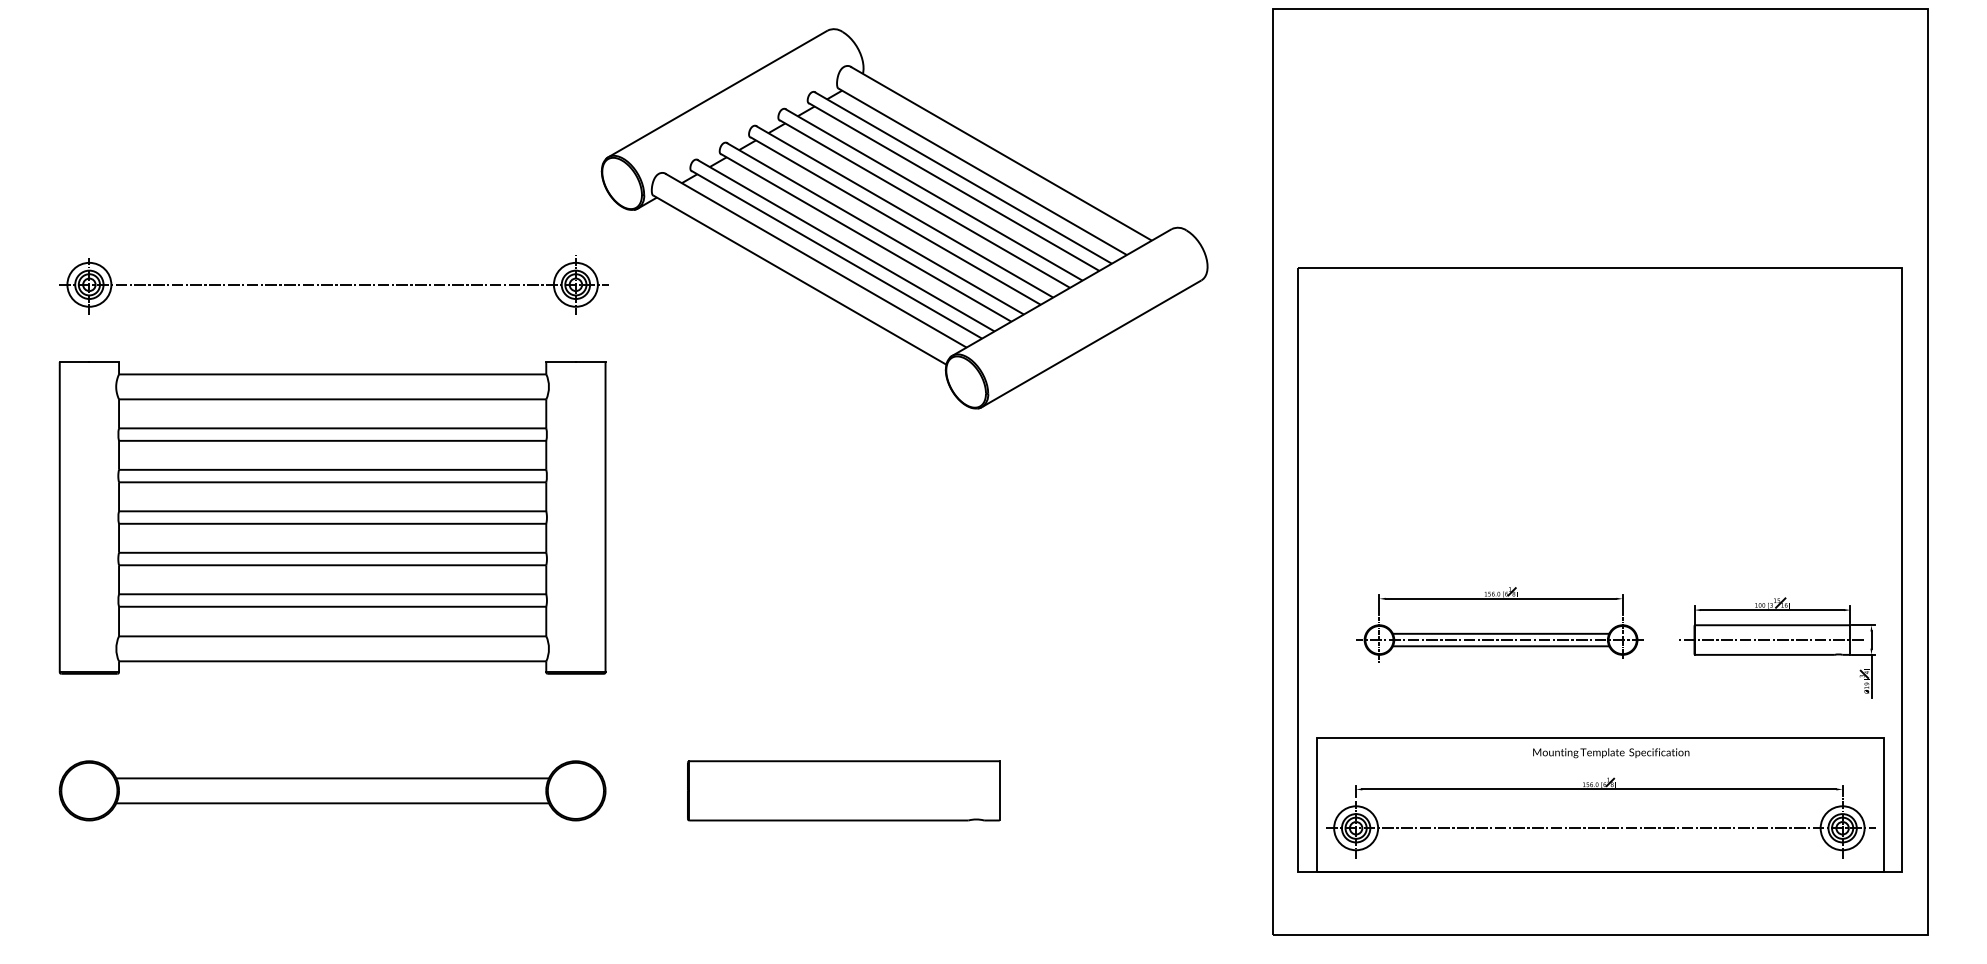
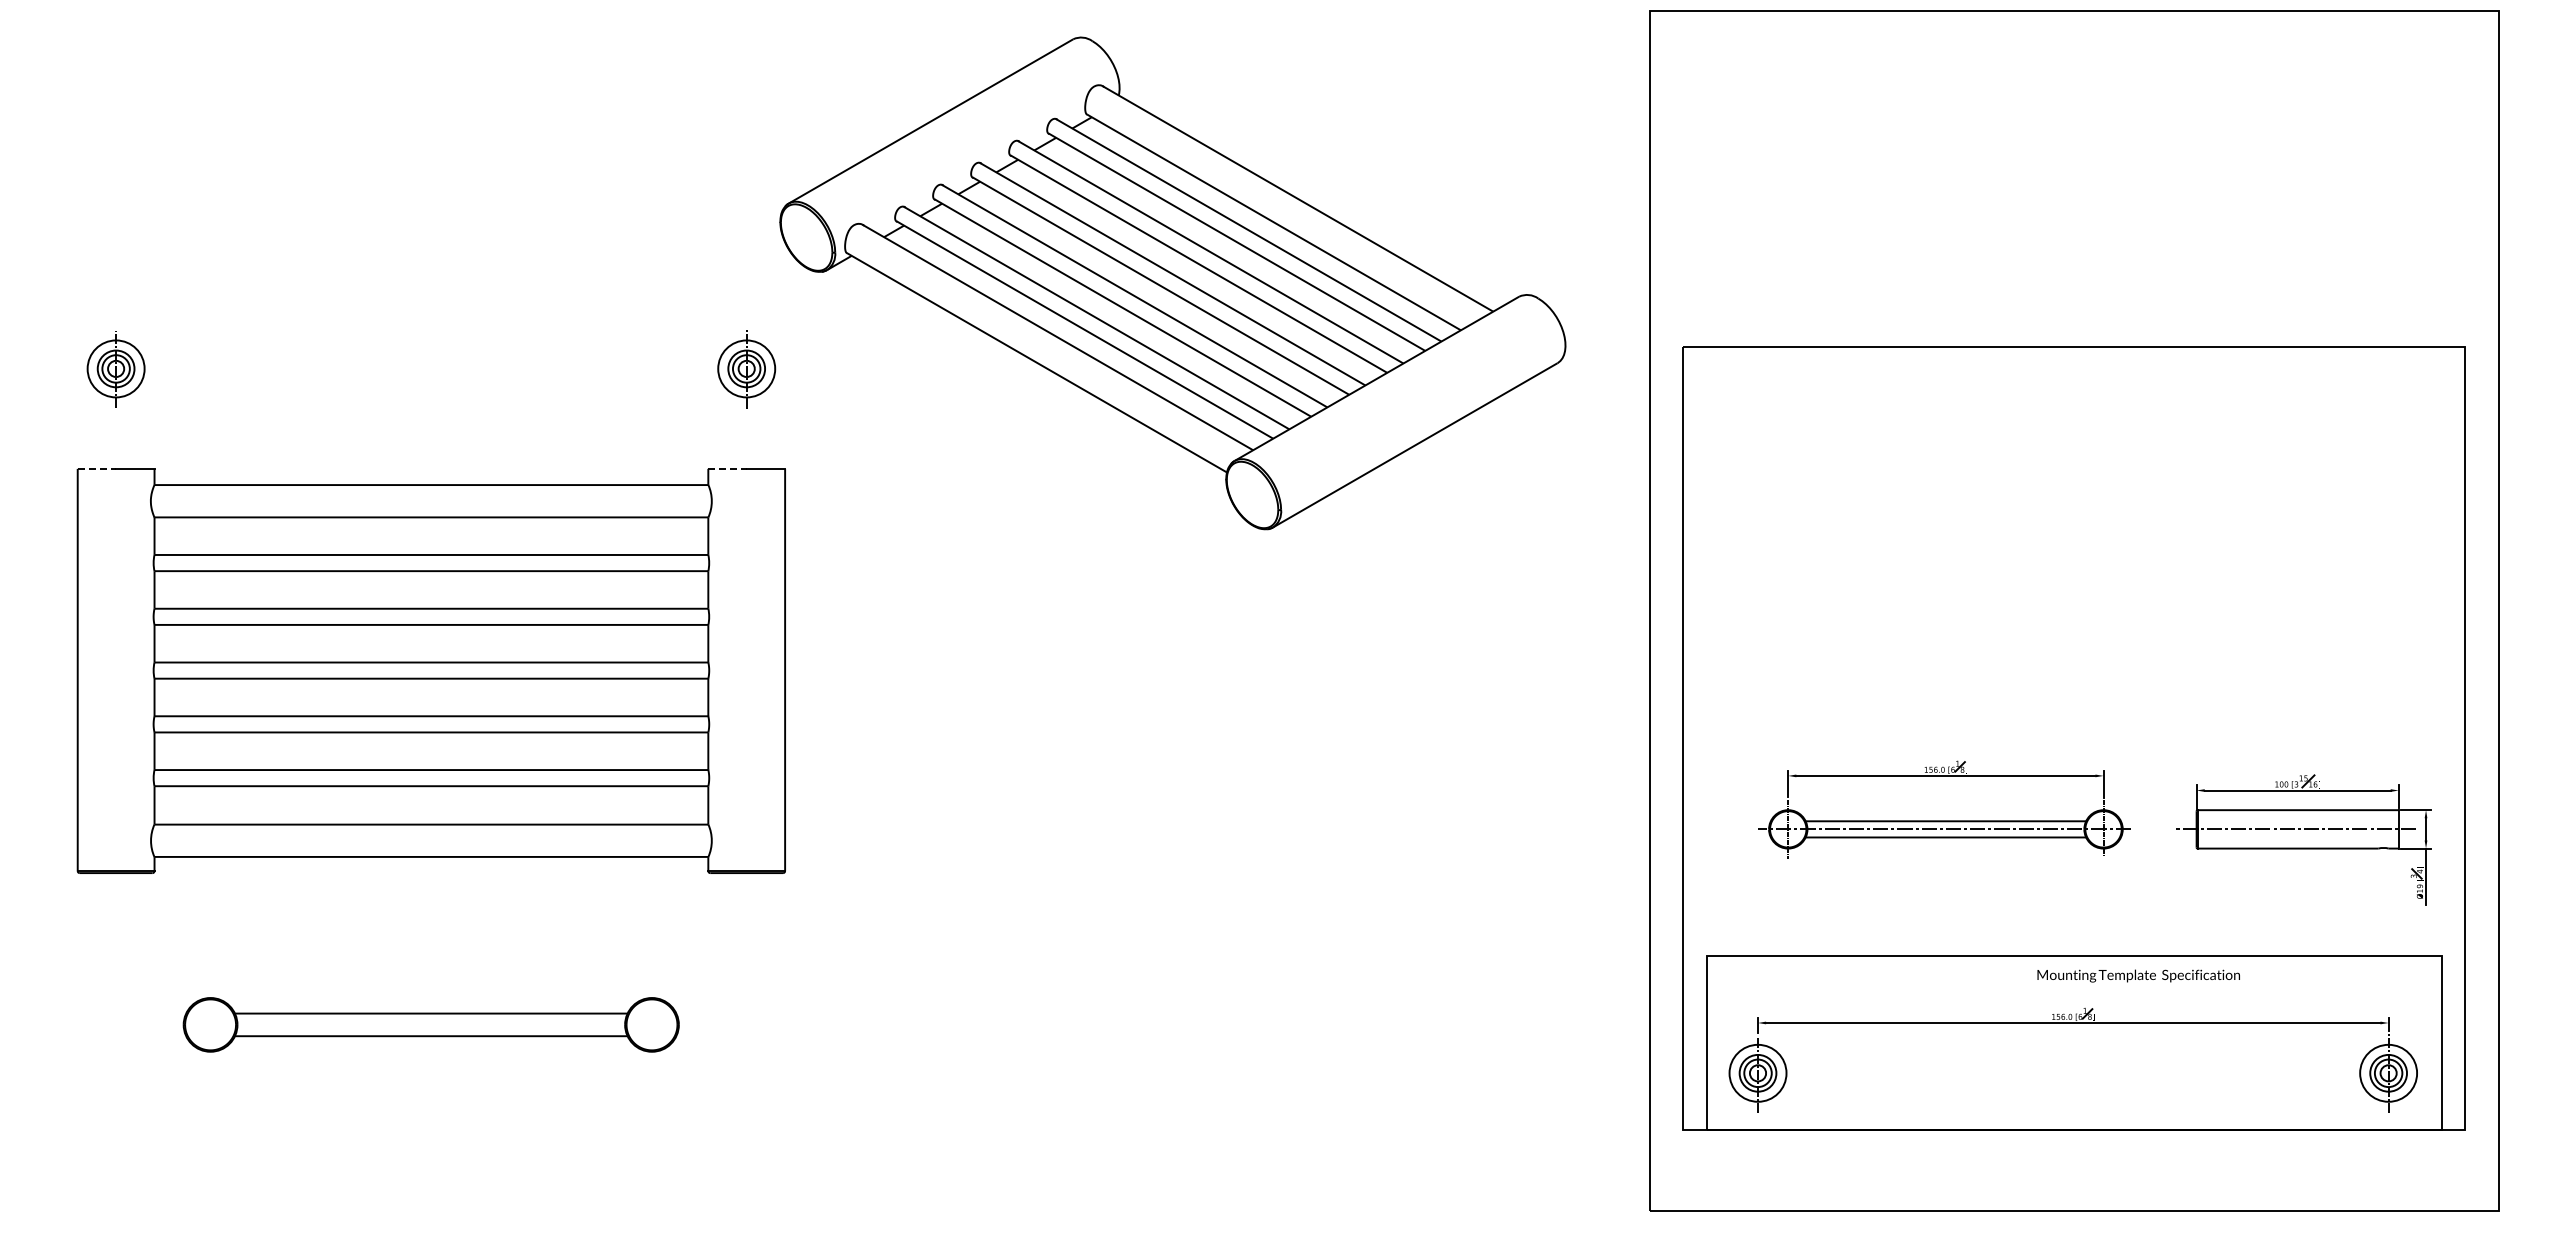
line: (334, 284) -> (433, 368), removed
line: (75, 361) -> (97, 468), solid -> dashed
line: (561, 361) -> (728, 468), solid -> dashed
text: (1611, 752) -> (2138, 975), moved
part: (331, 790) -> (430, 1024), size x0.7
part: (843, 790) -> (1093, 1024), removed
line: (1601, 828) -> (2075, 1073), removed

